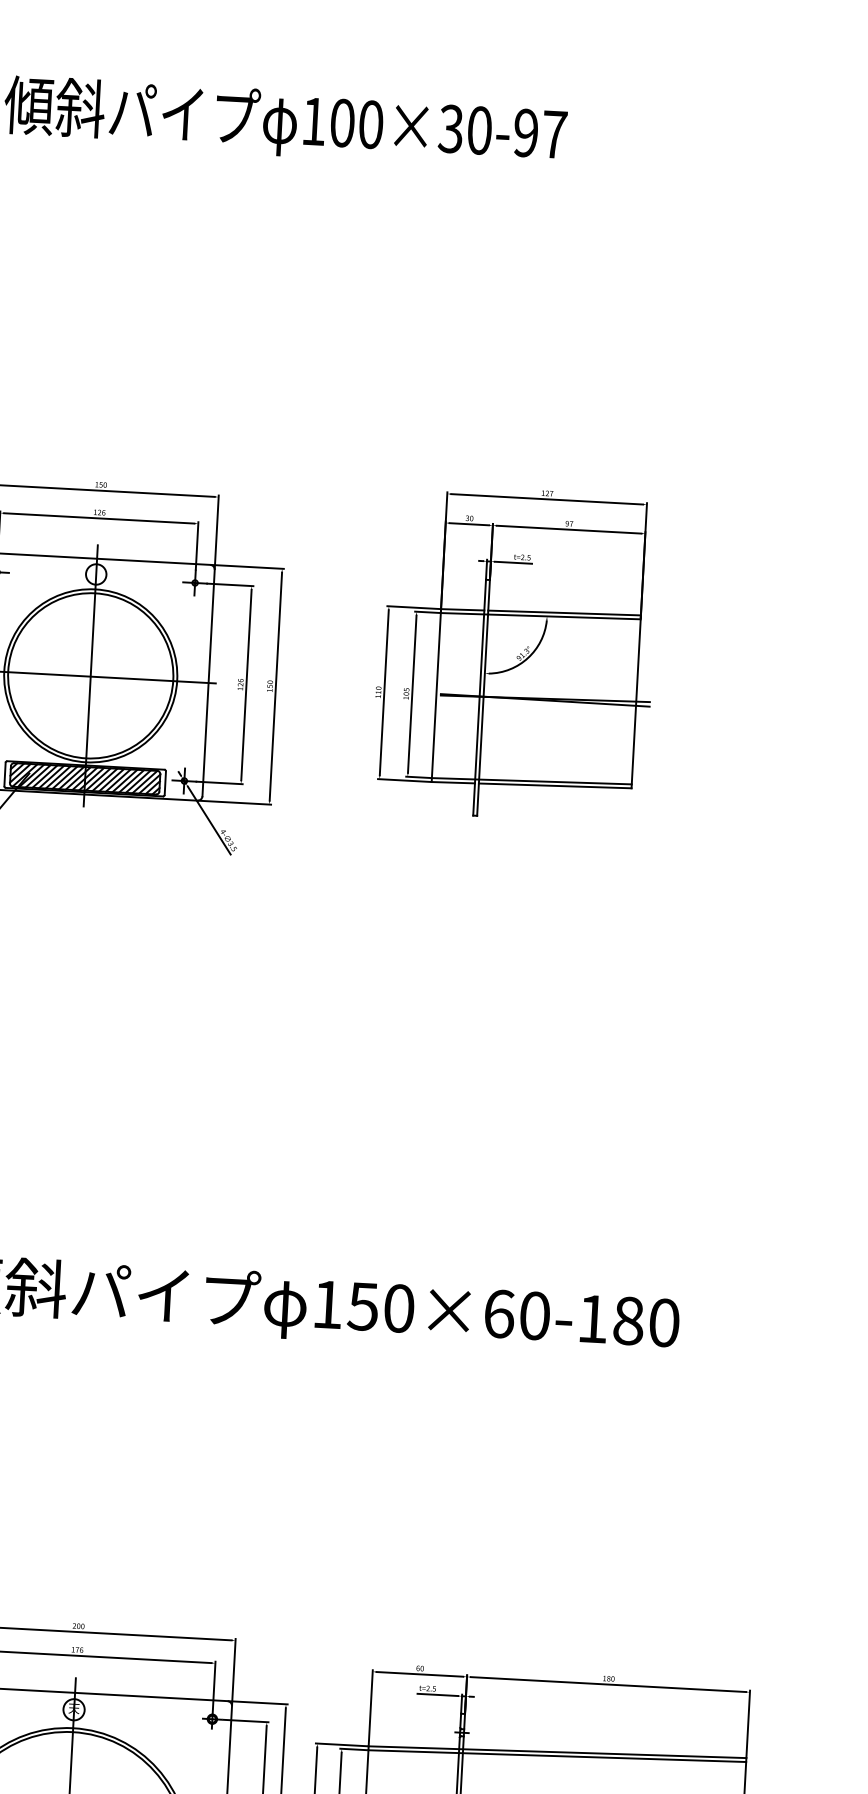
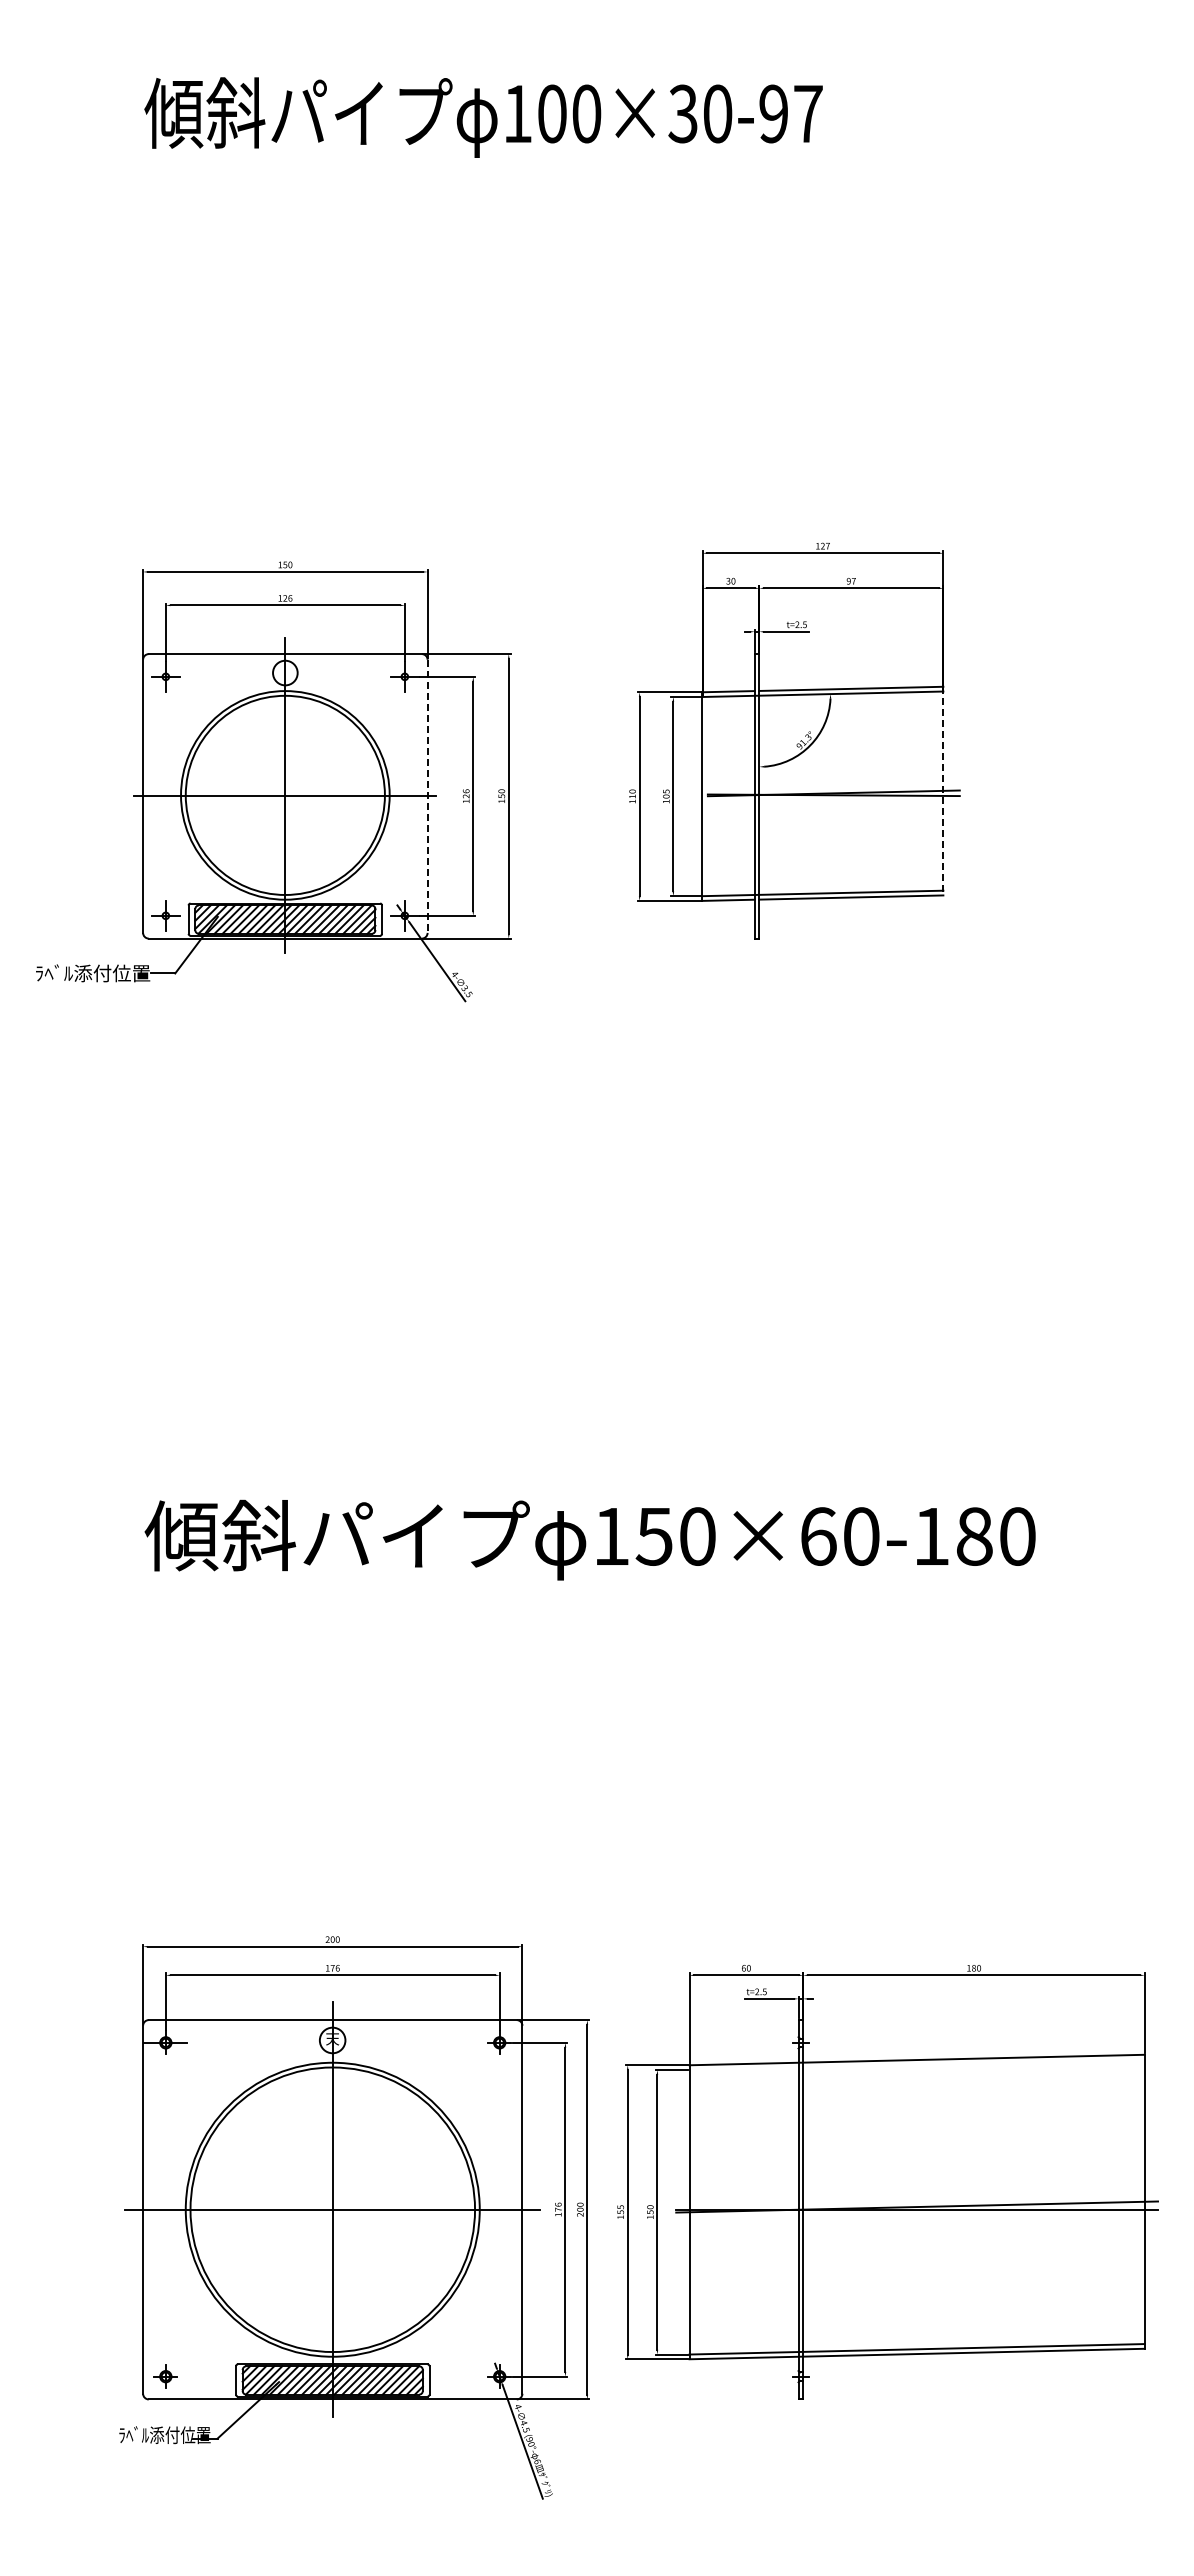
line: (208, 683) -> (427, 796), solid -> dashed
line: (636, 702) -> (943, 791), solid -> dashed
line: (556, 1755) -> (916, 2064), removed

